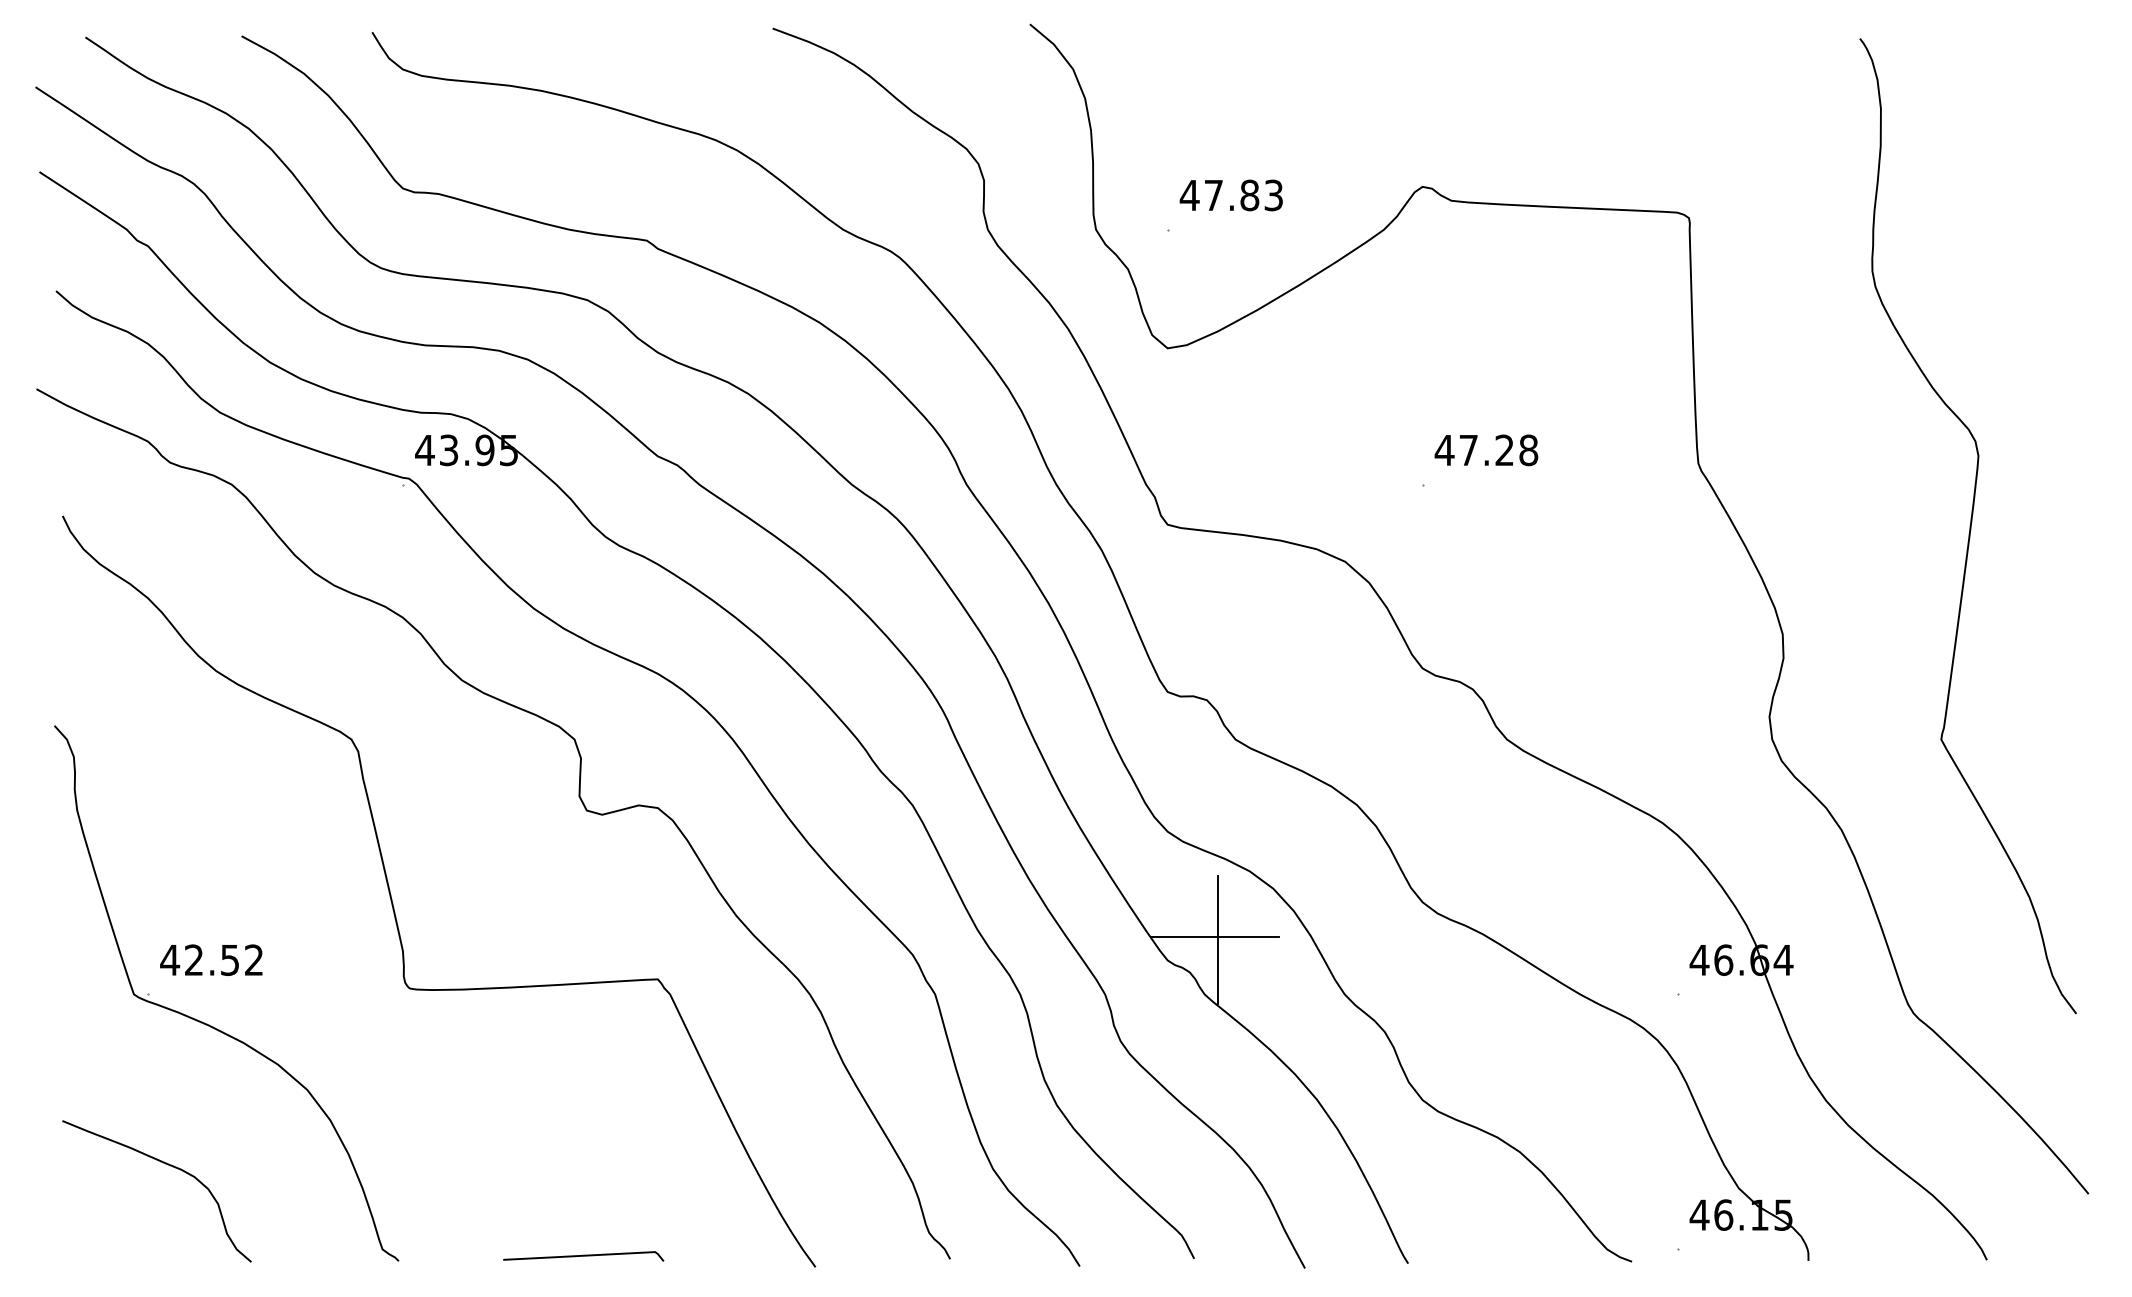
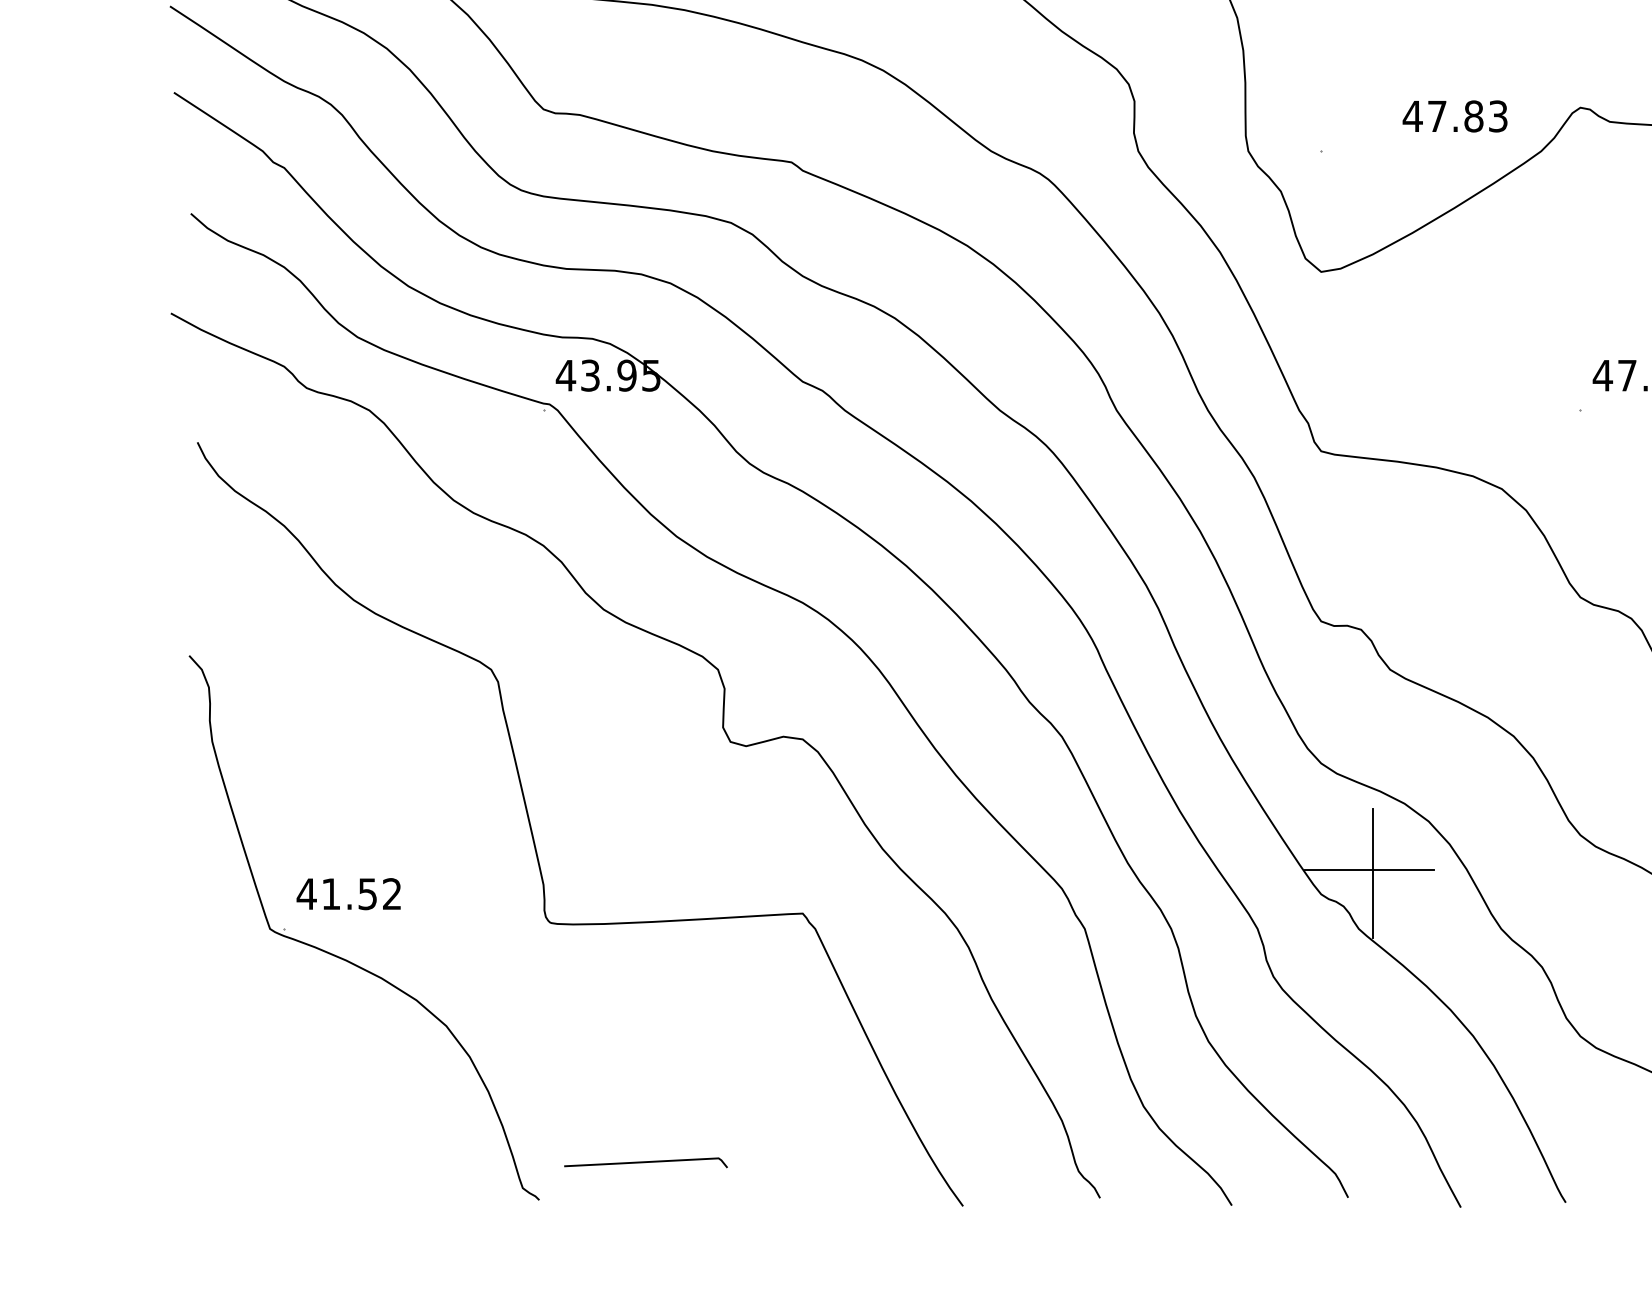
text: (1230, 195) -> (1454, 116), moved
text: (193, 959) -> (330, 893), 42.52 -> 41.52
curve: (167, 1165) -> (304, 1102), removed
curve: (583, 1256) -> (645, 1162), moved

